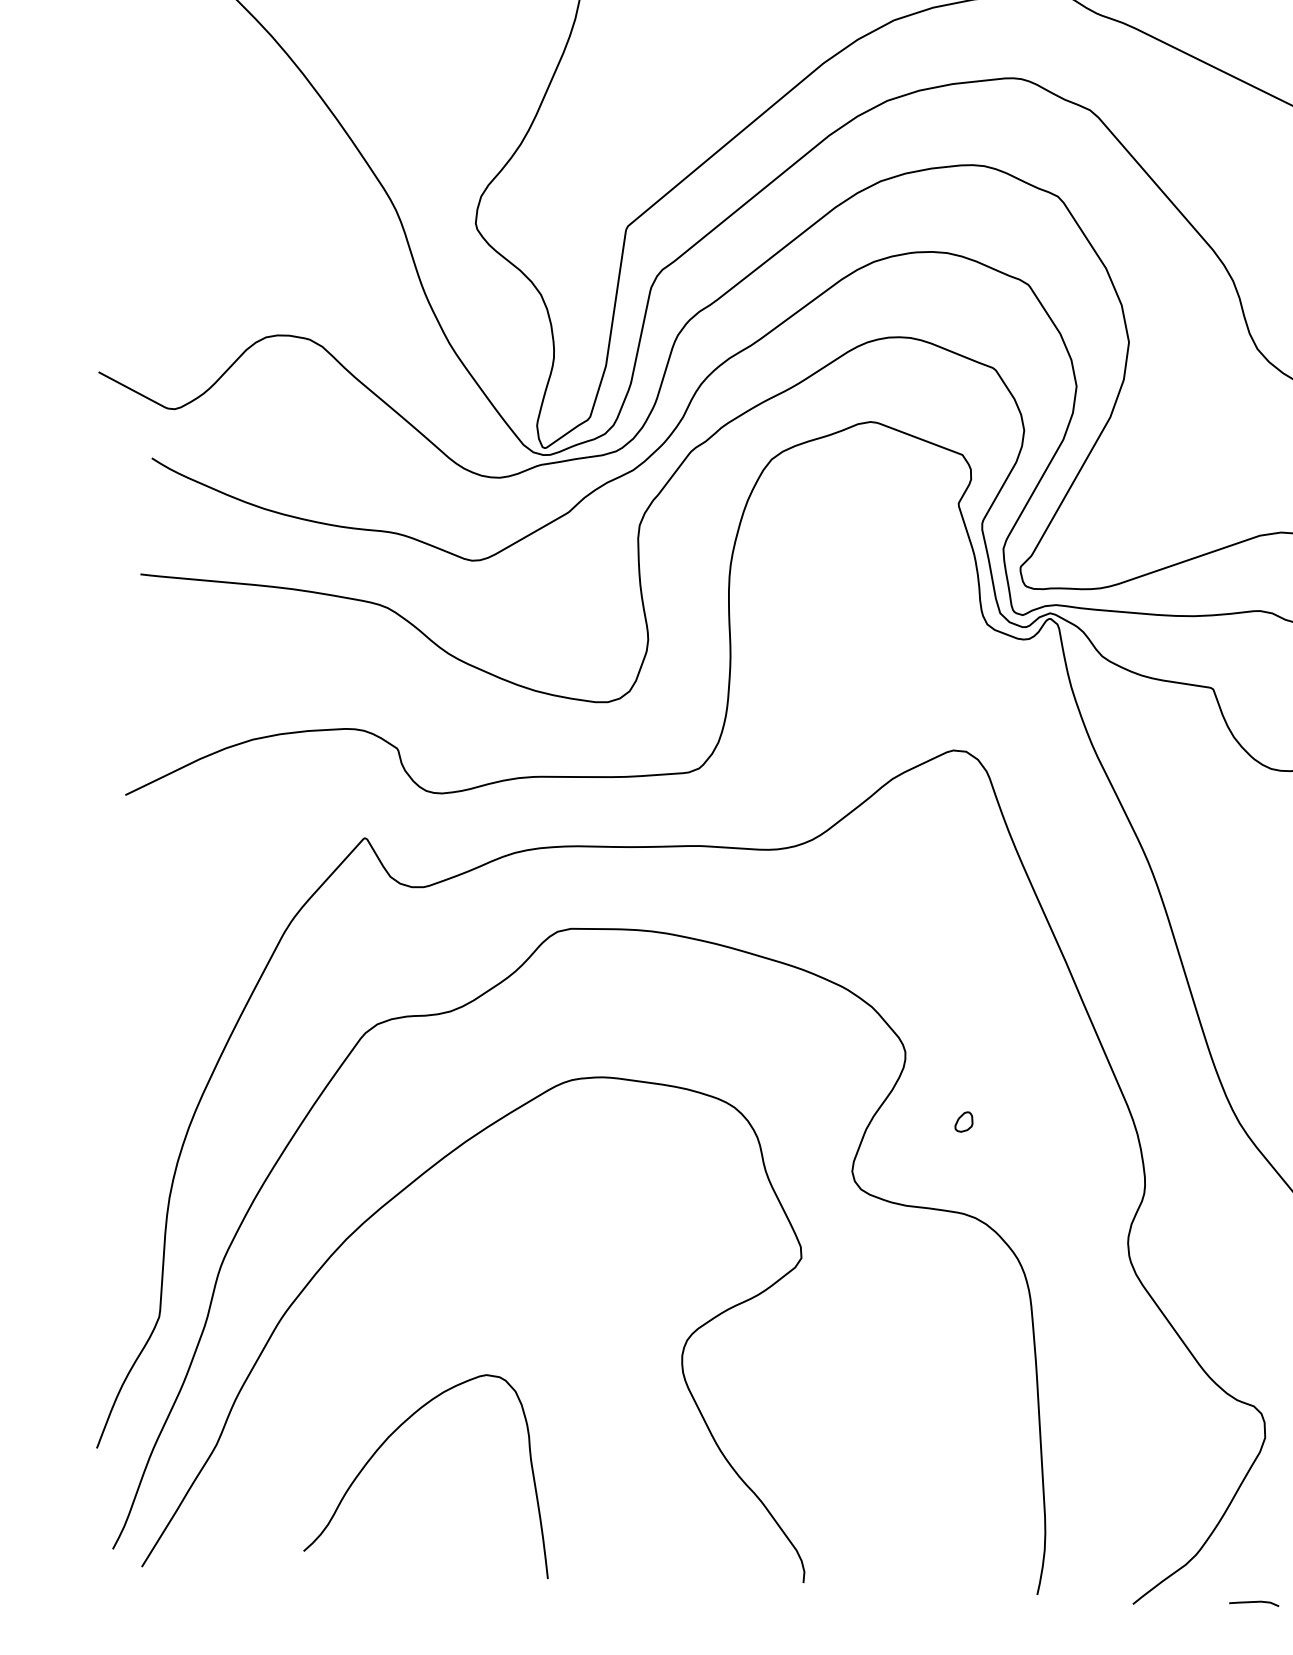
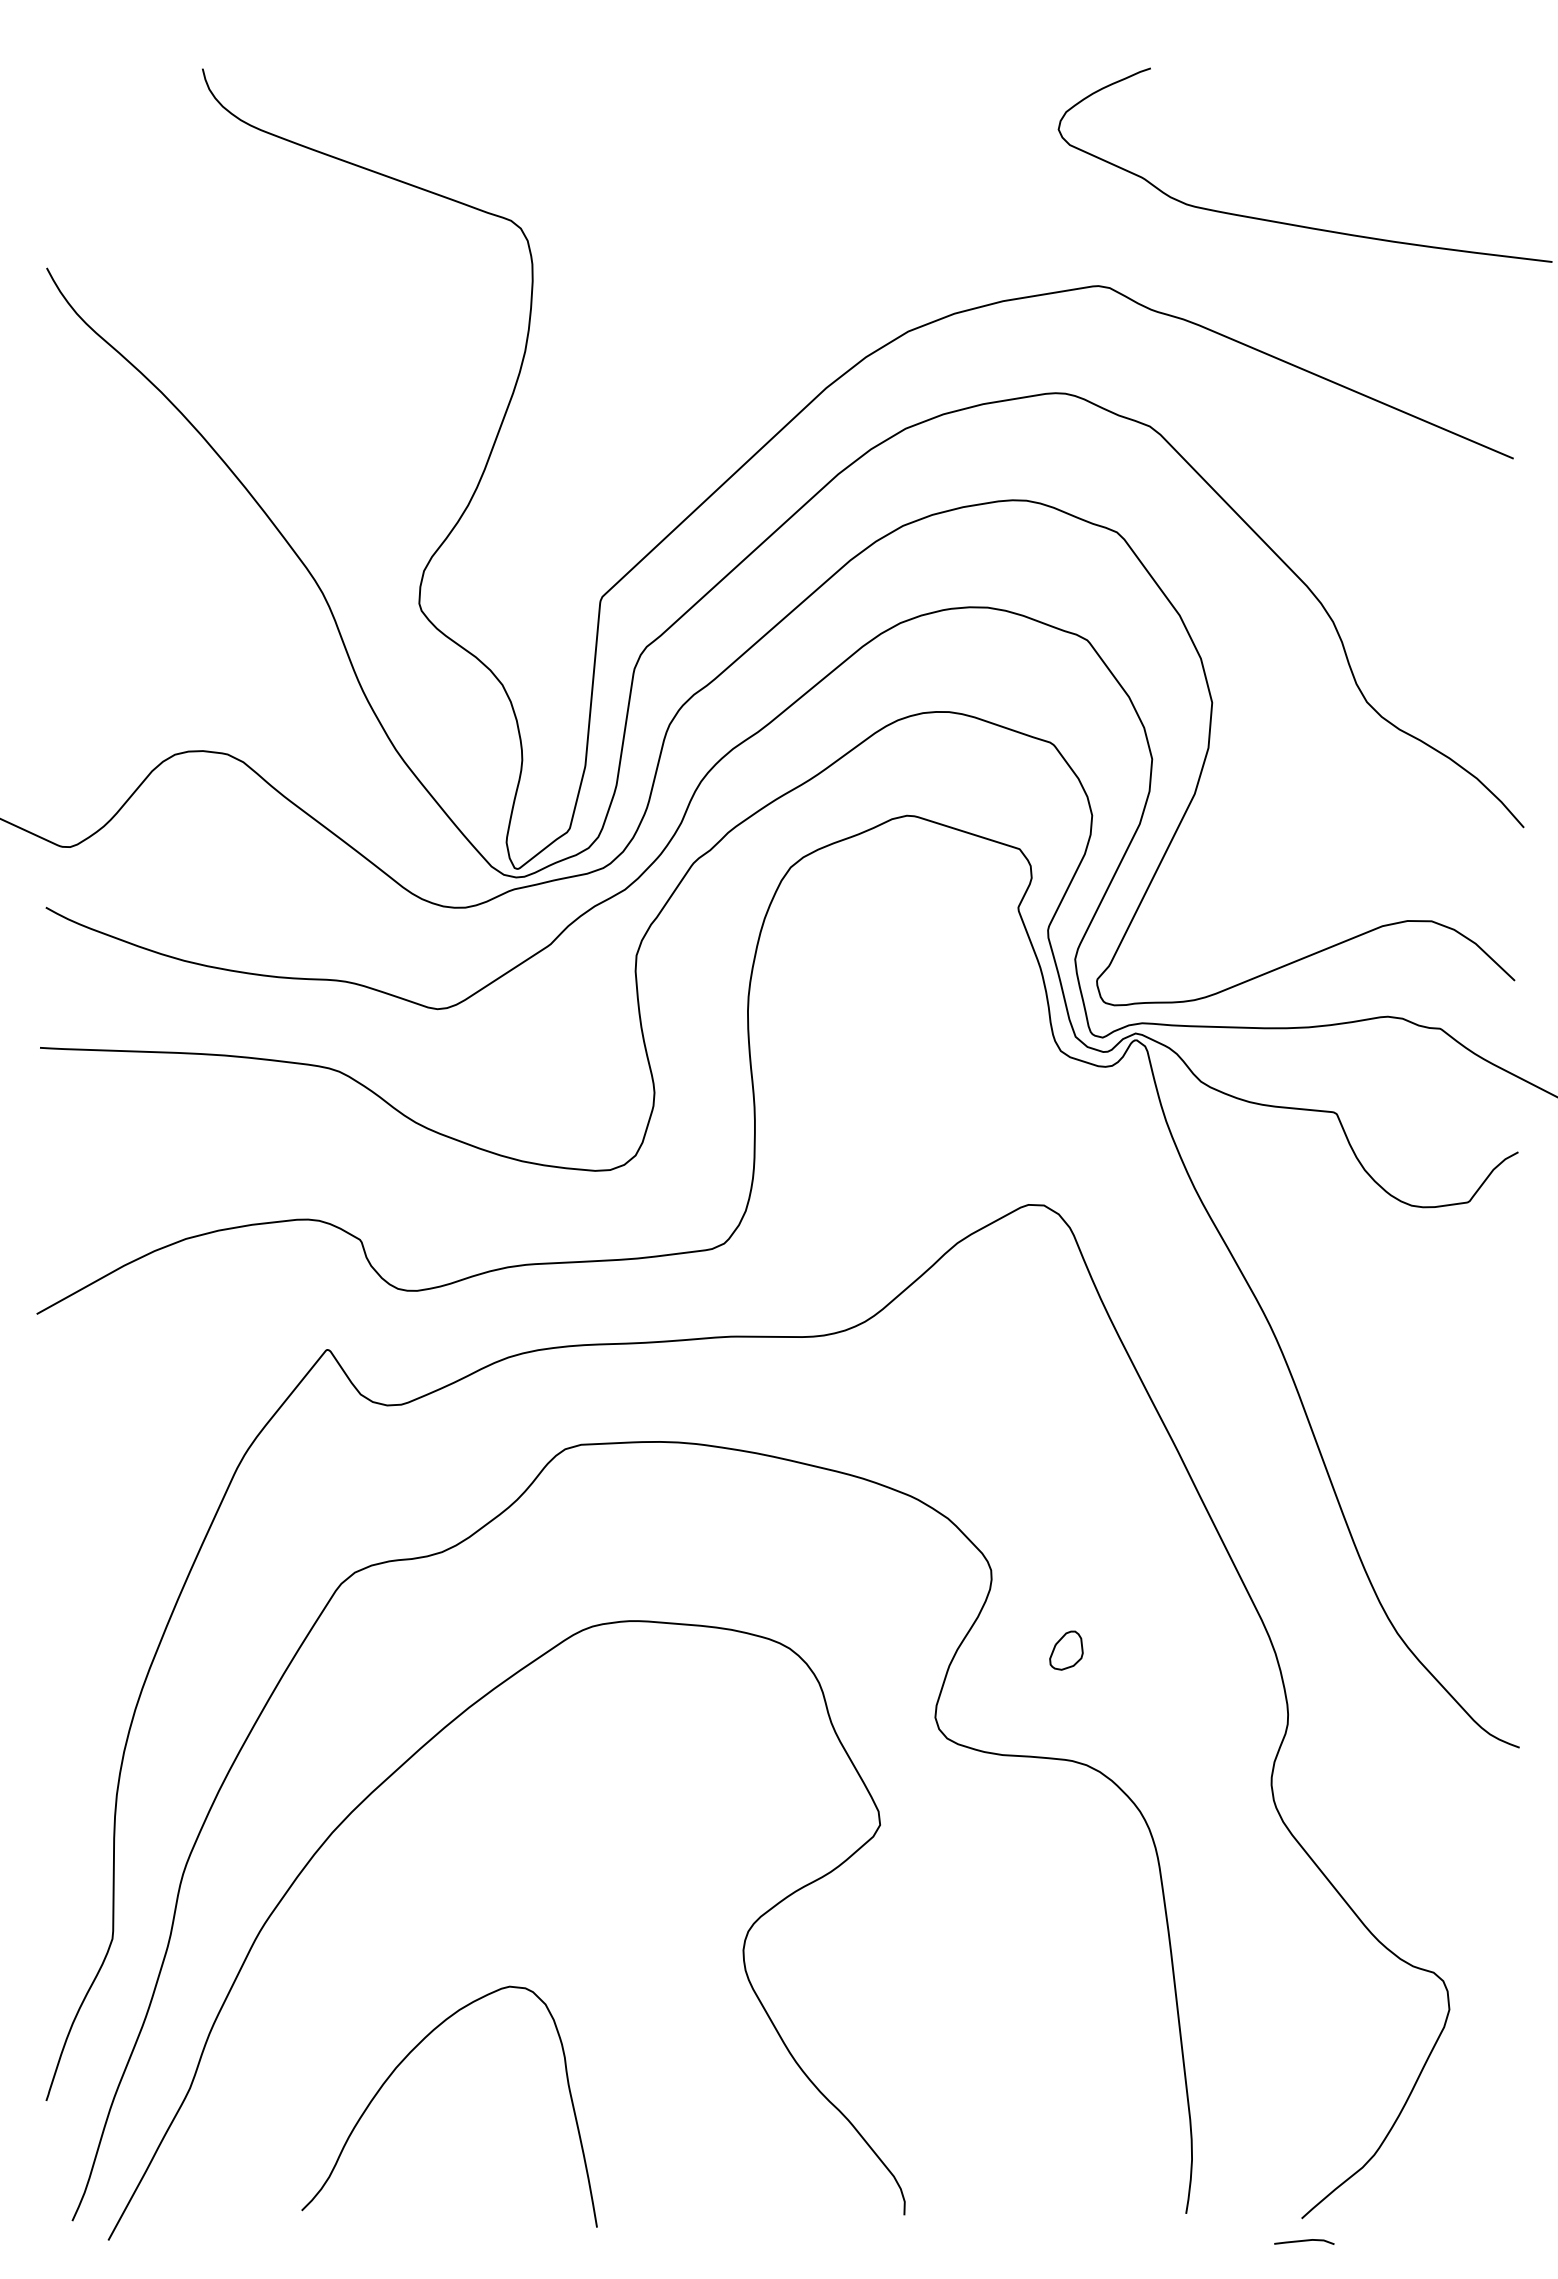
part: (964, 1121) -> (1066, 1650), size x1.6
line: (1254, 1602) -> (1304, 2241), moved

